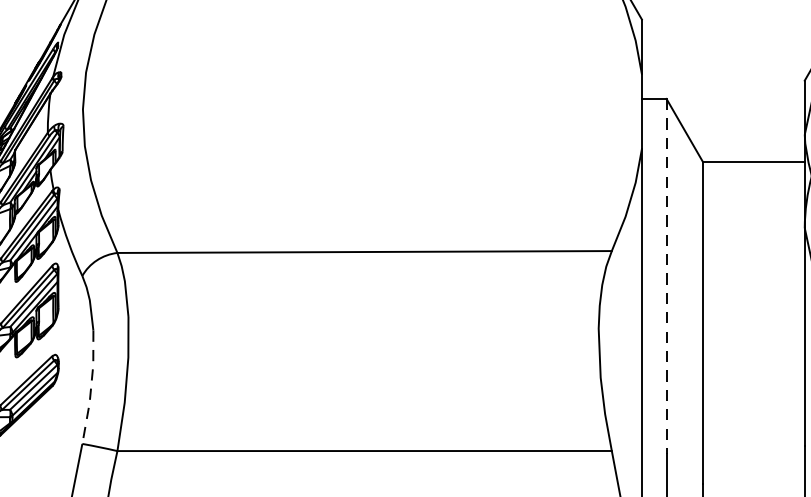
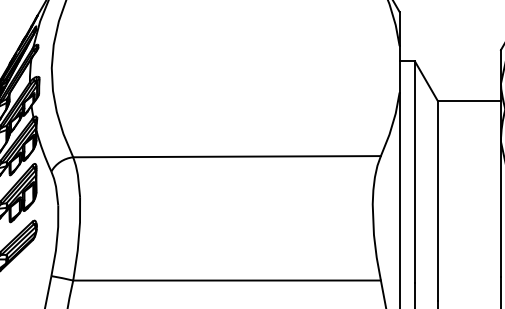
line: (665, 277) -> (414, 172), dashed -> solid
line: (90, 386) -> (56, 240), dashed -> solid

